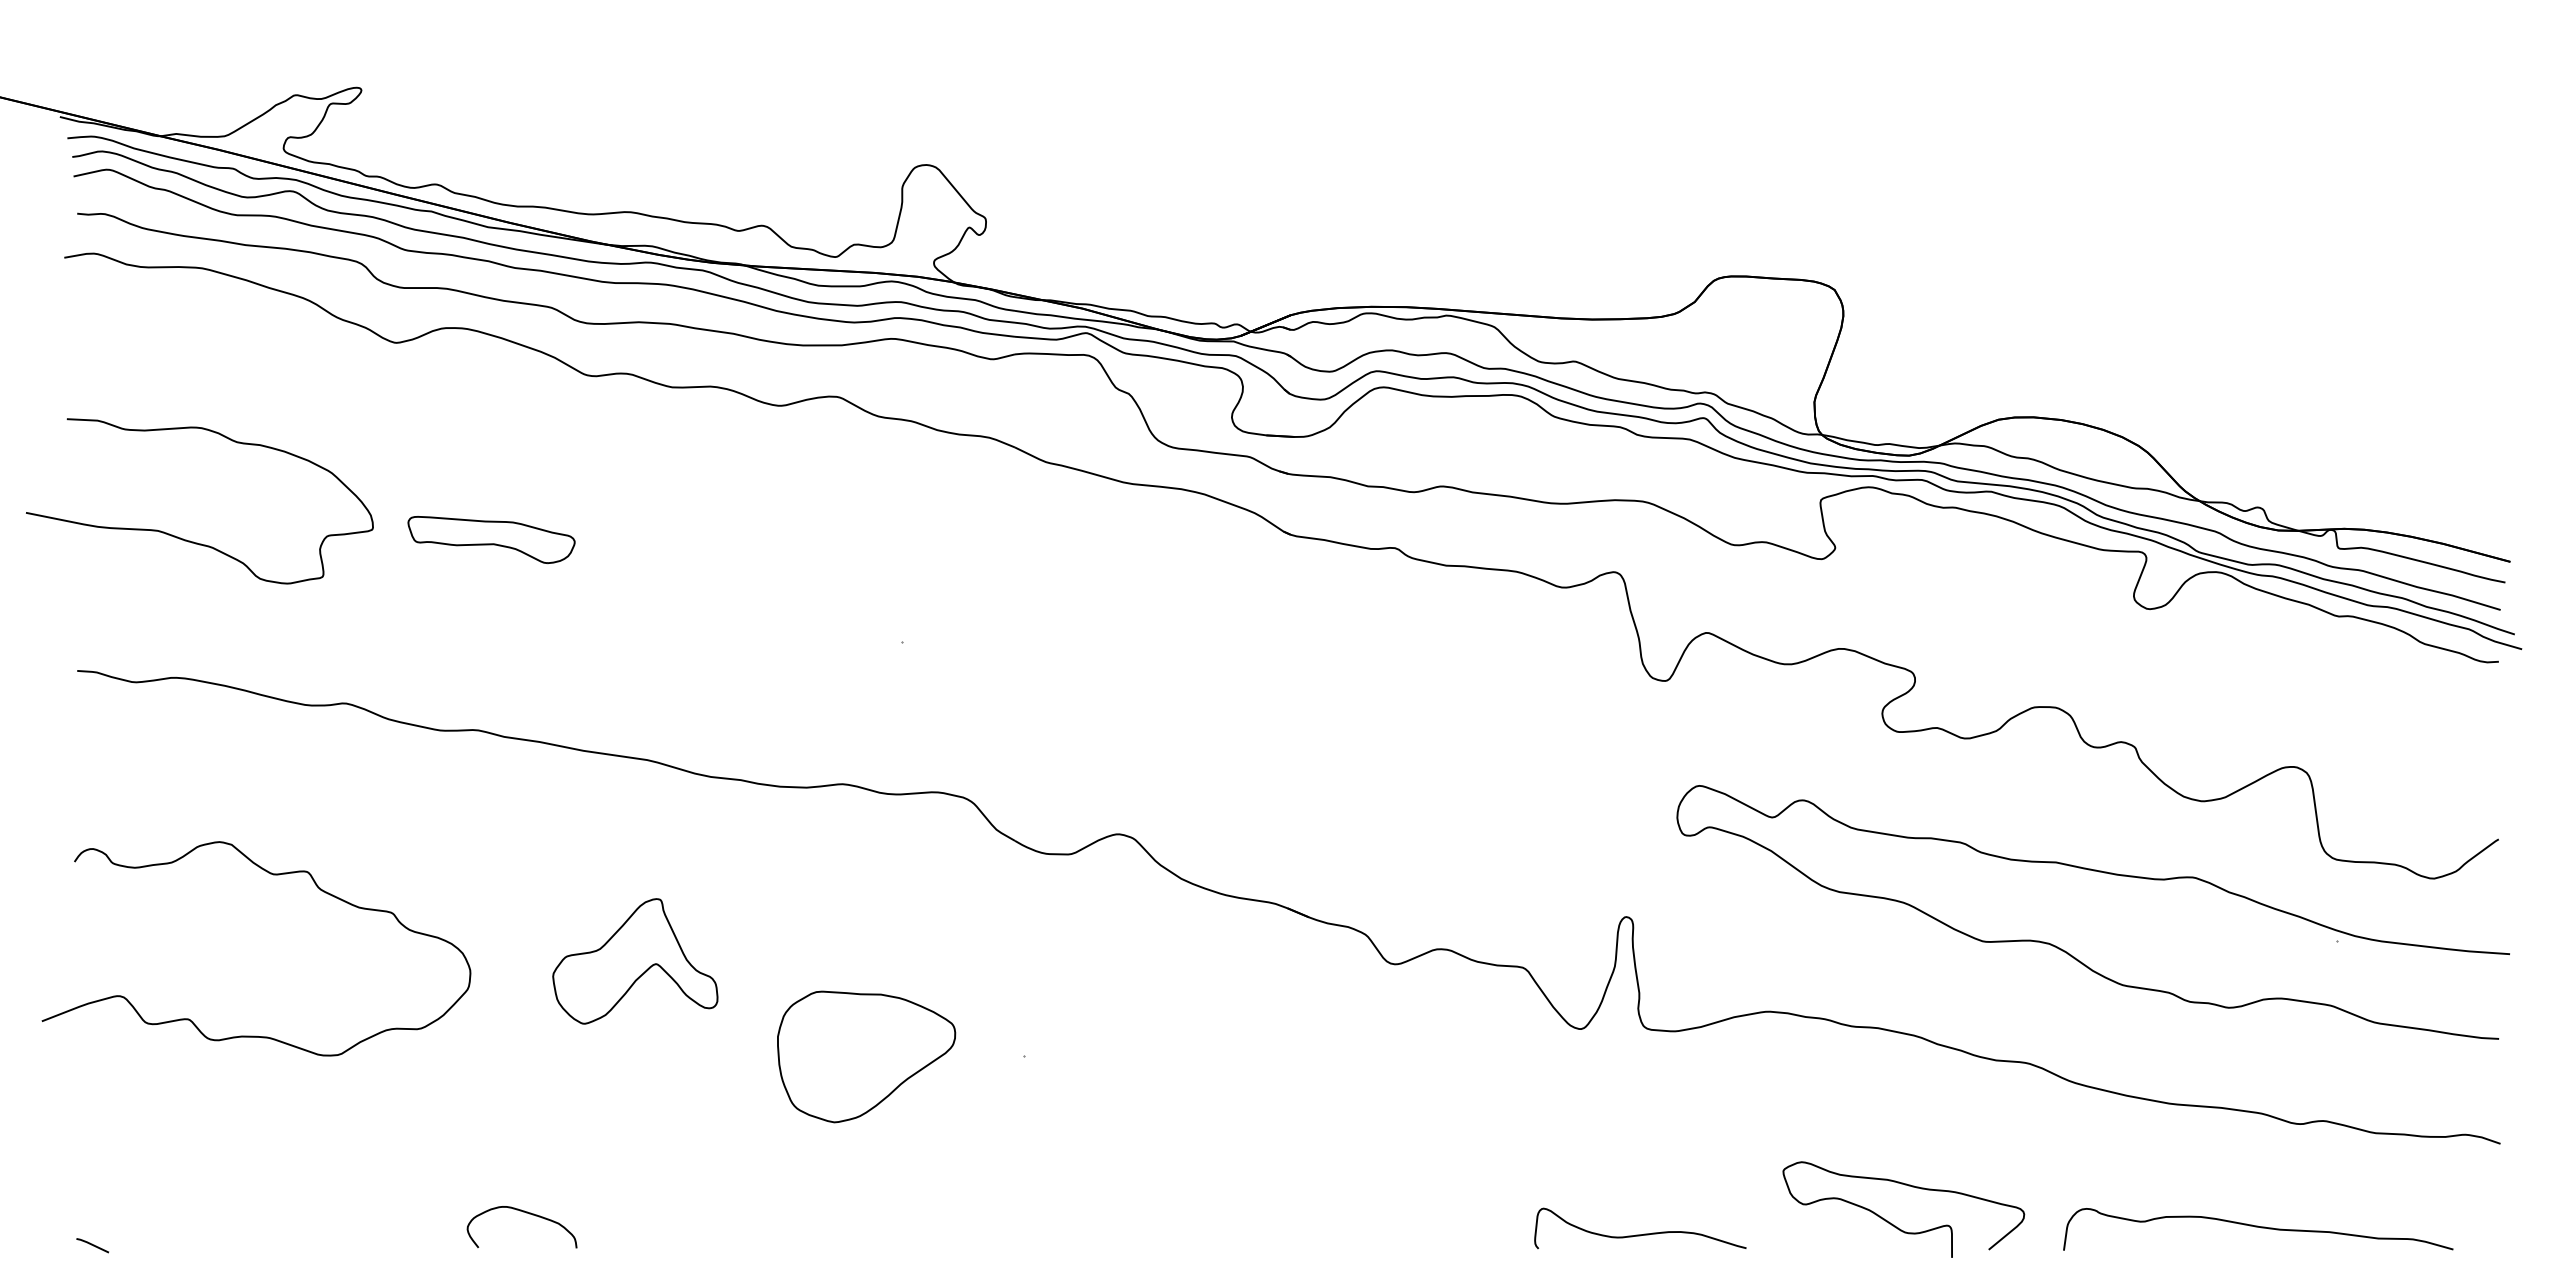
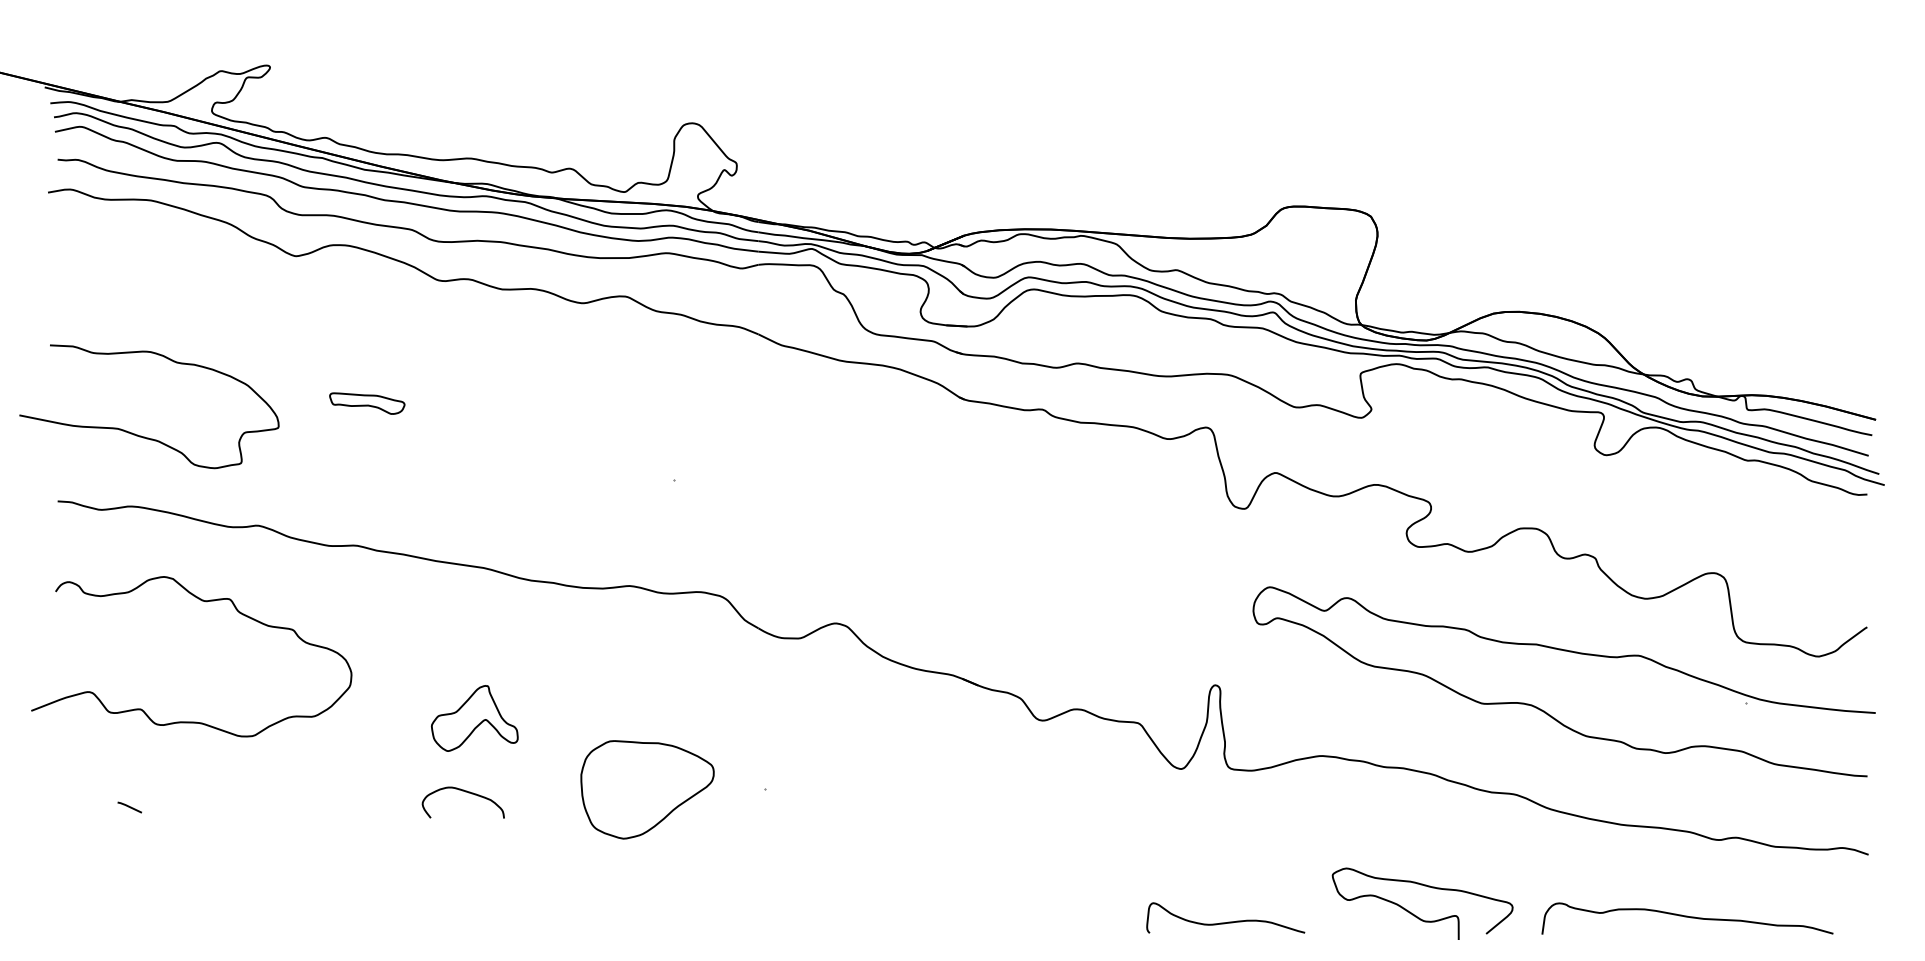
curve: (190, 540) -> (142, 436), moved
part: (491, 540) -> (367, 403), size x0.6
curve: (273, 875) -> (204, 601), moved
part: (635, 961) -> (474, 718), size x0.7
curve: (526, 1213) -> (466, 792), moved
line: (92, 1245) -> (129, 807), moved

